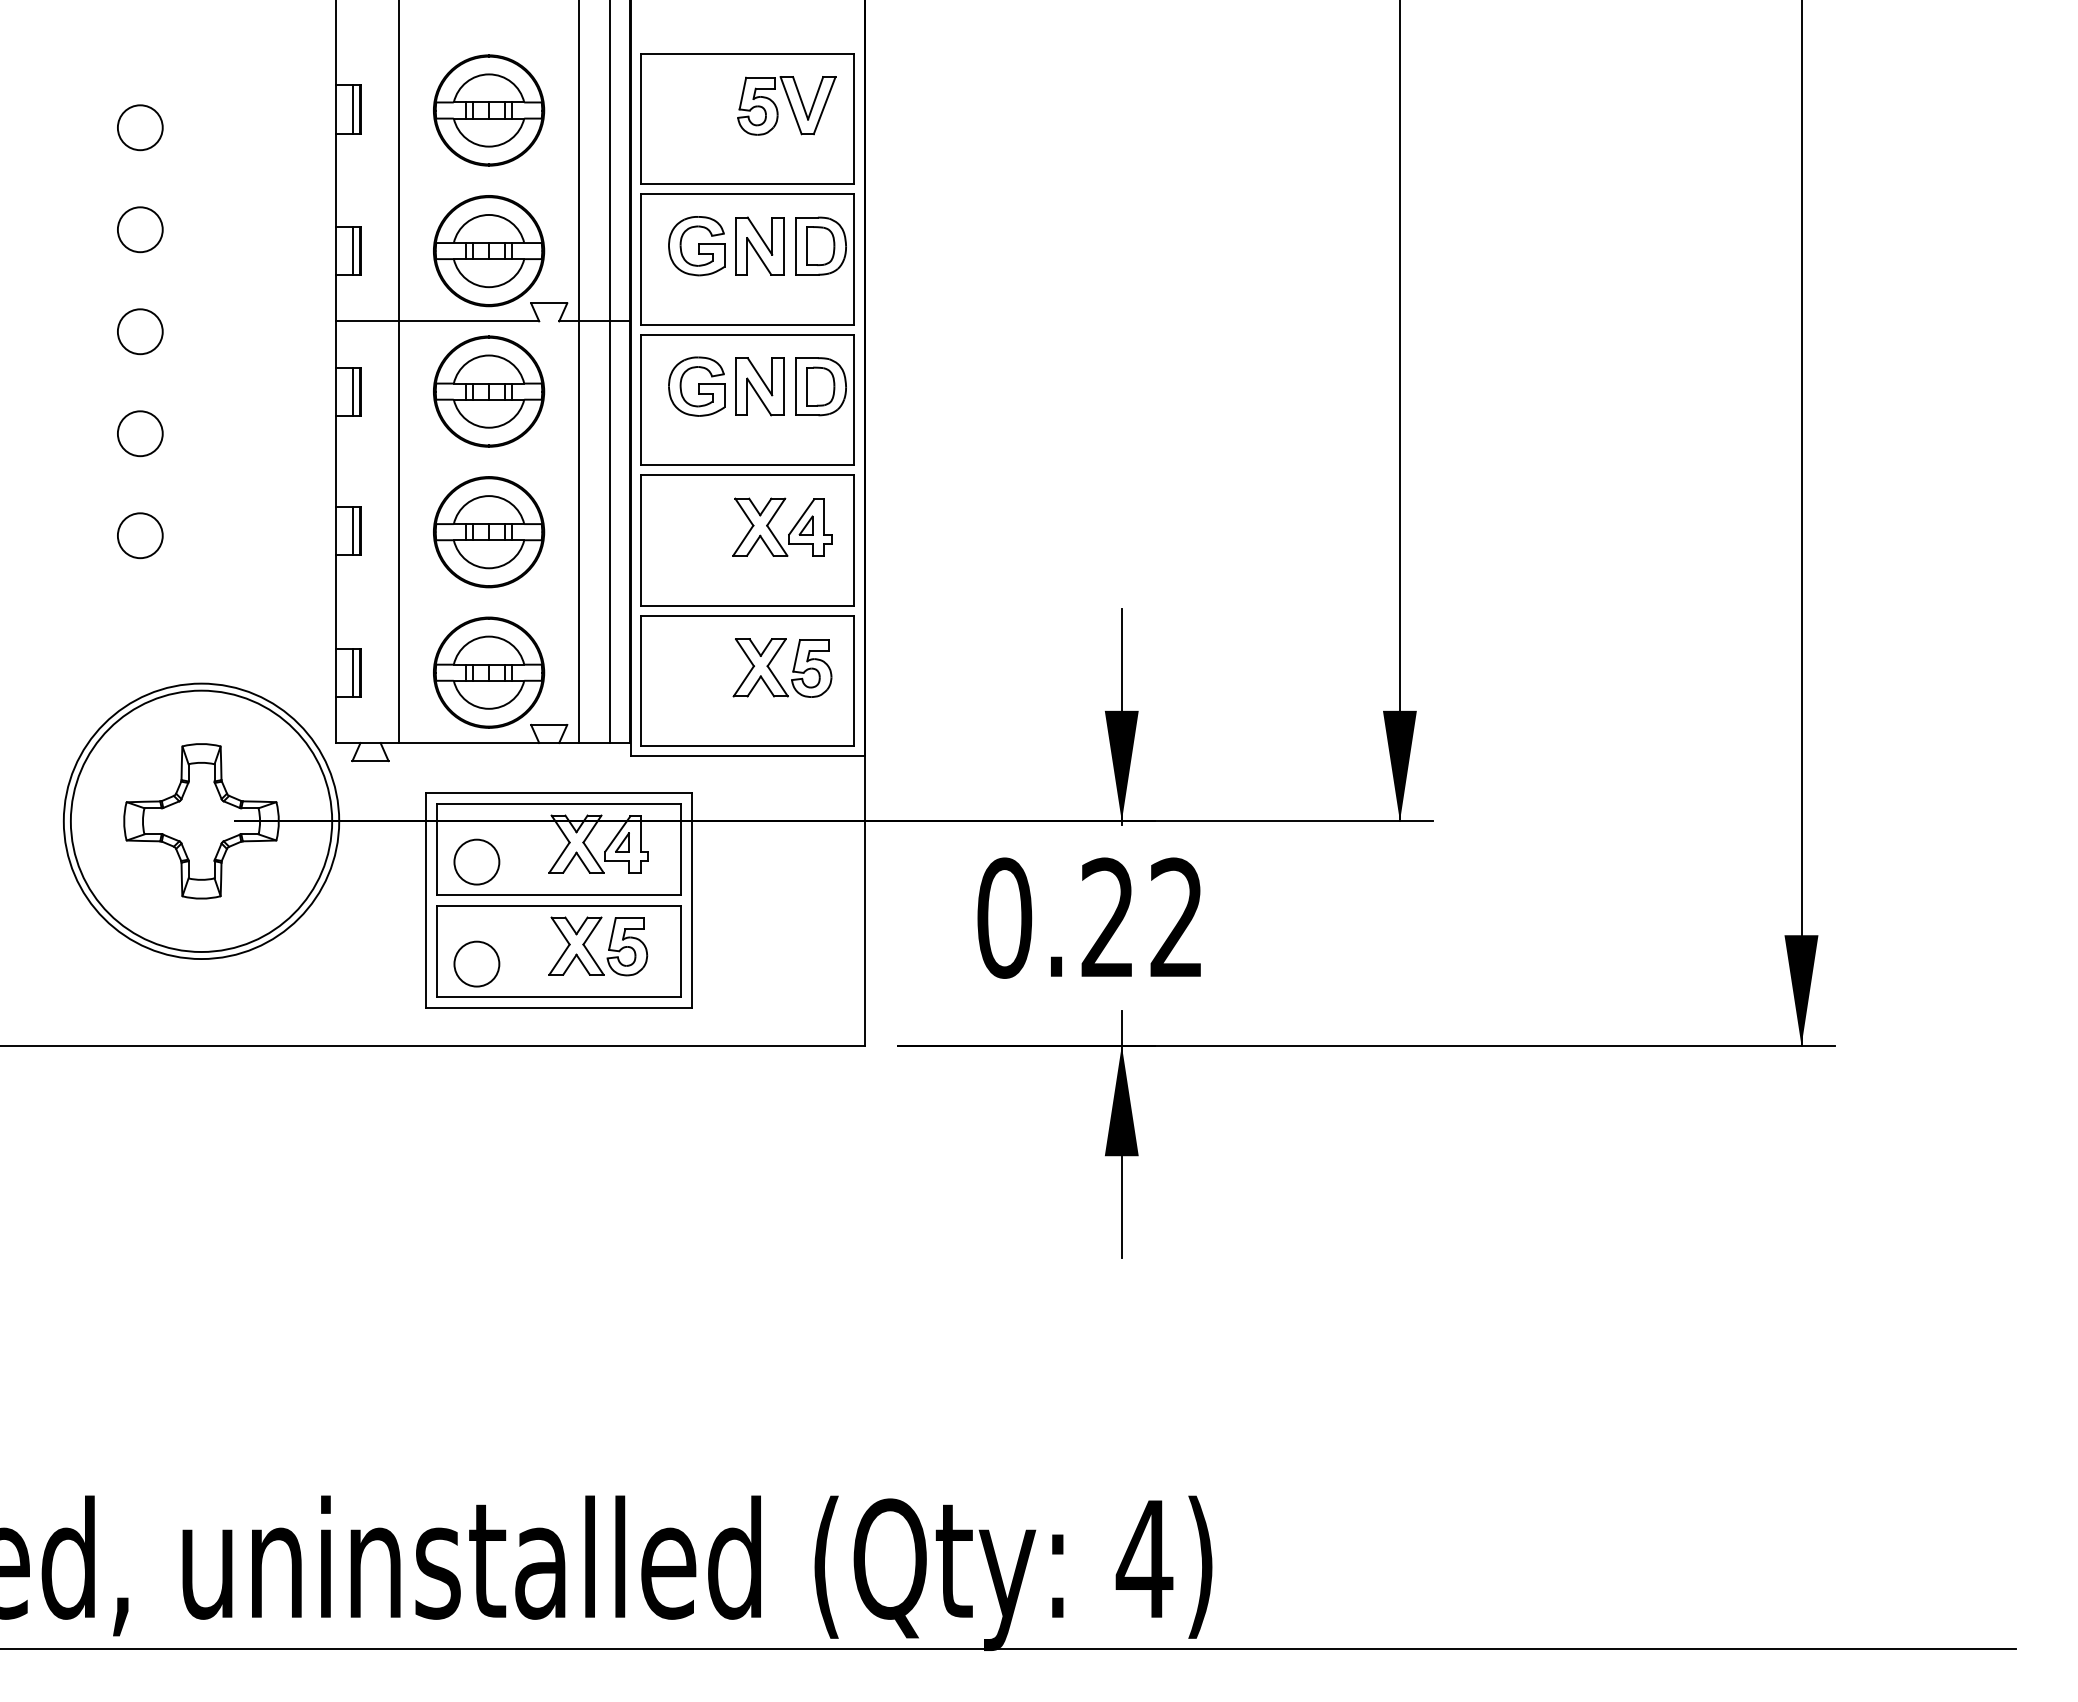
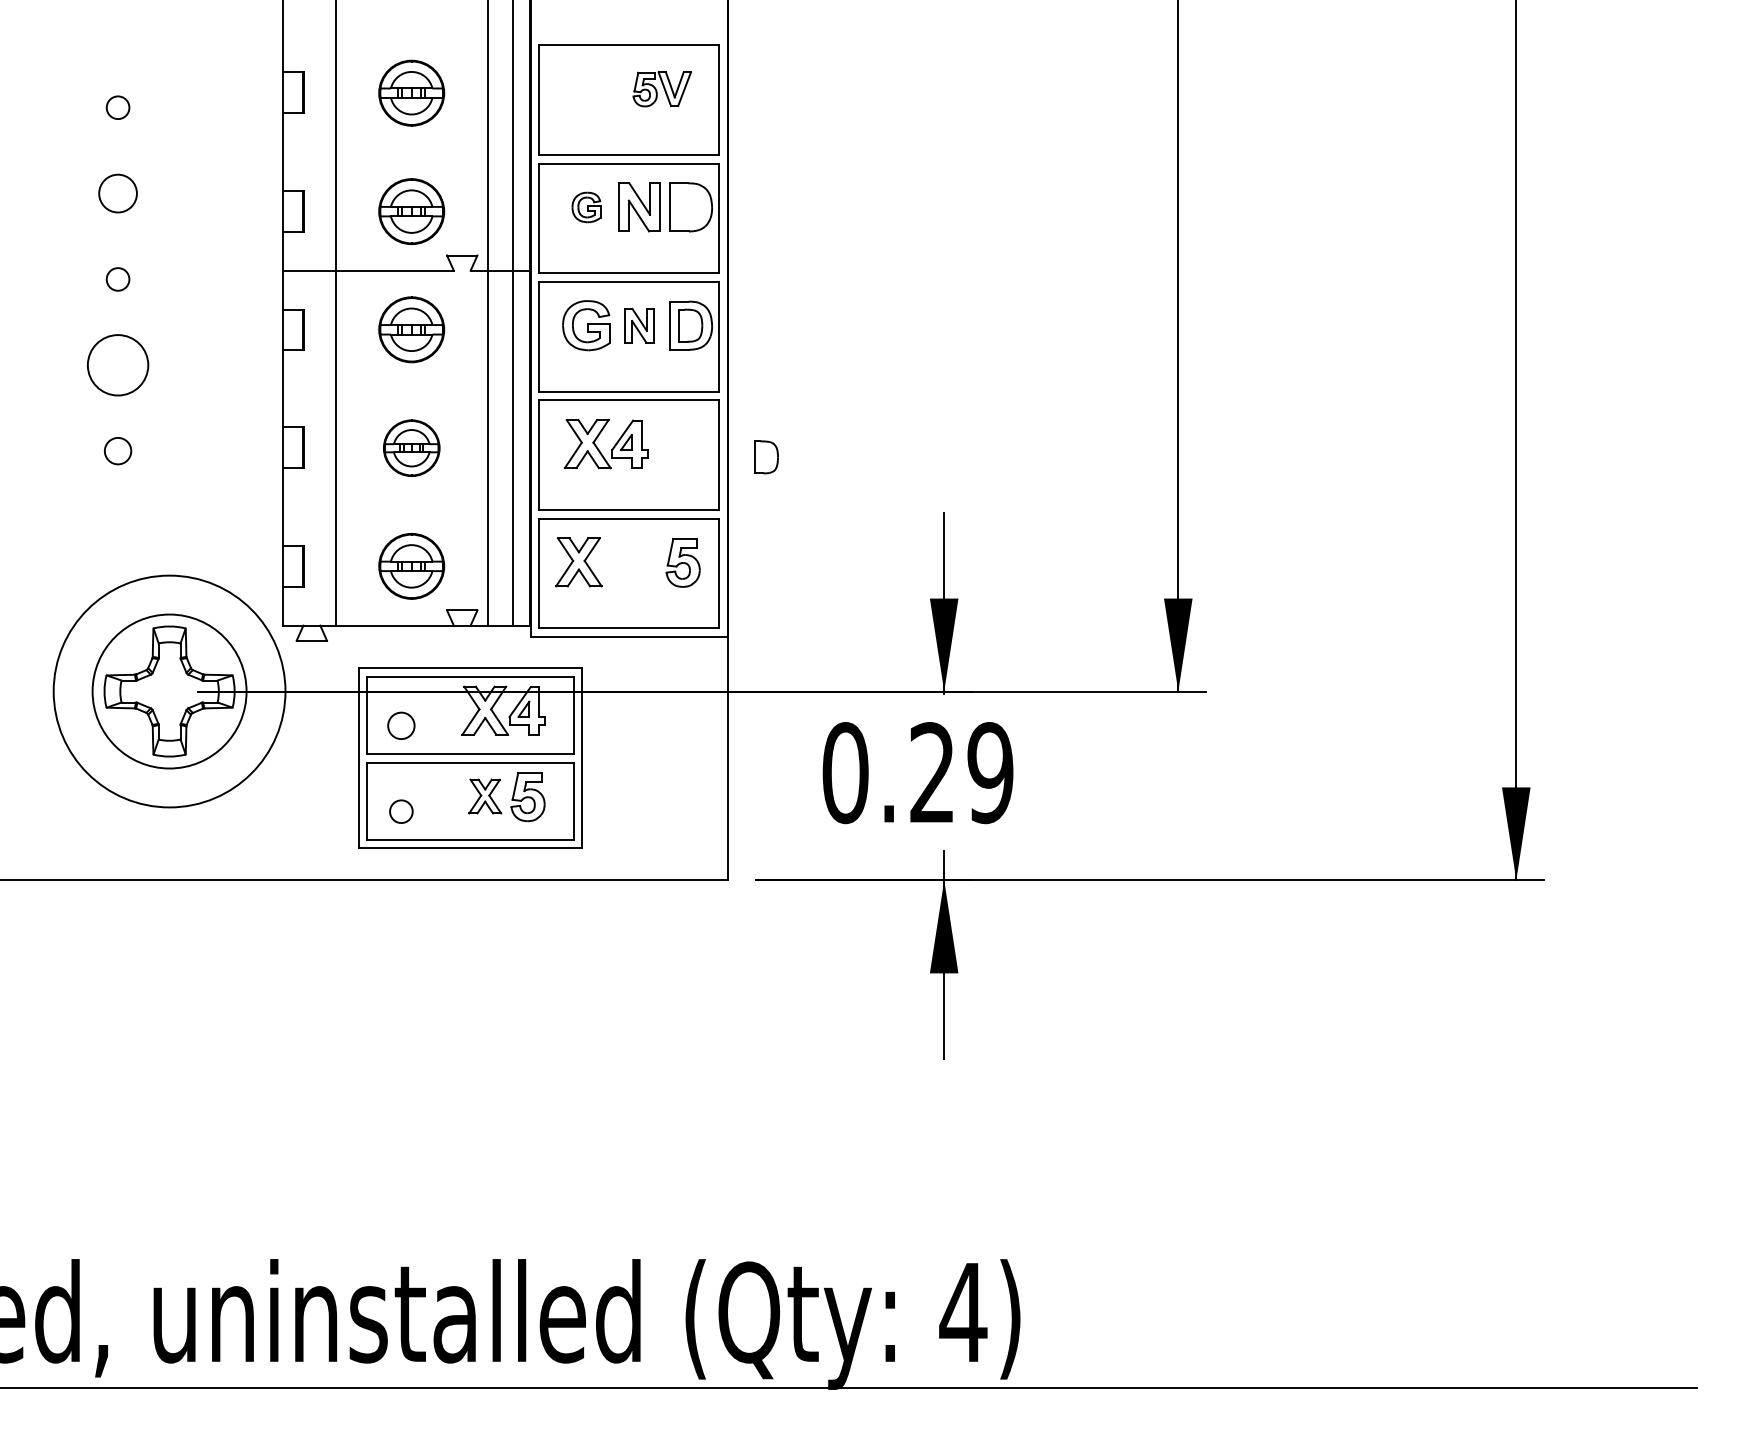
part: (786, 105) -> (661, 89), size x0.7
line: (353, 109) -> (297, 92), removed
part: (489, 110) -> (411, 93), size x0.7
circle: (139, 127) -> (117, 107), size x0.6
part: (820, 245) -> (766, 456), moved
part: (696, 246) -> (586, 207), size x0.6
line: (353, 251) -> (297, 211), removed
part: (489, 251) -> (411, 211), size x0.7
circle: (139, 331) -> (117, 279), size x0.6
part: (759, 386) -> (639, 325), size x0.7
line: (353, 391) -> (297, 329), removed
part: (489, 391) -> (411, 329), size x0.7
circle: (139, 433) -> (117, 365), size x1.6
line: (353, 531) -> (297, 447), removed
part: (489, 532) -> (411, 448), size x0.6
part: (789, 532) -> (612, 448), moved
circle: (139, 535) -> (117, 450), size x0.7
part: (760, 667) -> (578, 562), moved
line: (353, 672) -> (297, 566), removed
part: (489, 672) -> (411, 566), size x0.7
circle: (201, 821) -> (169, 691), size x0.7
circle: (476, 861) -> (401, 725), size x0.7
text: (1176, 917) -> (990, 772), 0.22 -> 0.29
part: (576, 945) -> (485, 796), size x0.7
circle: (476, 963) -> (401, 811), size x0.6

